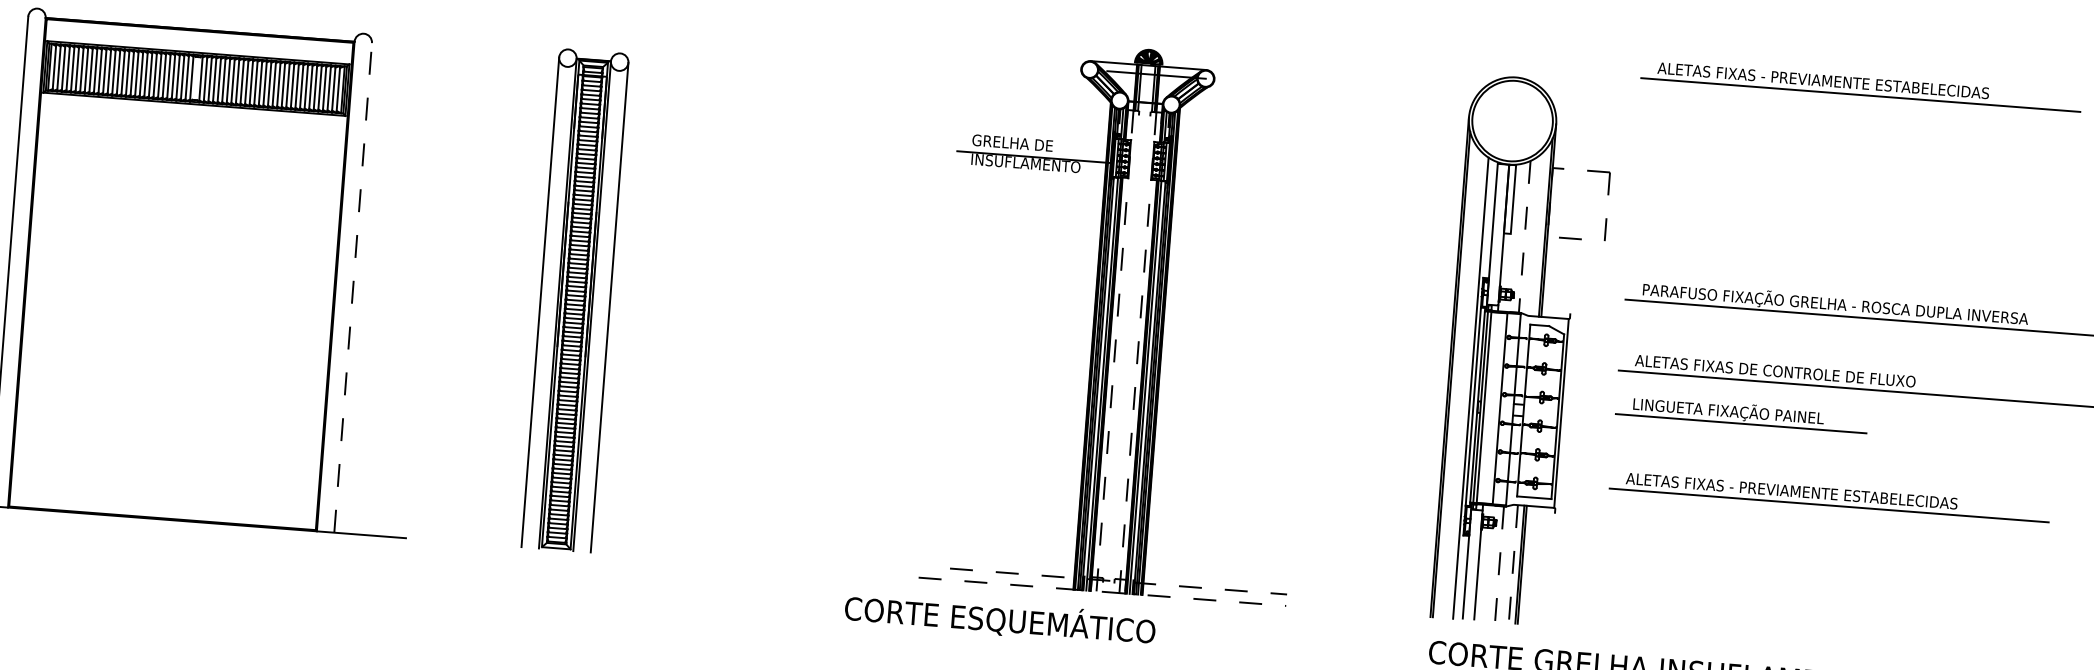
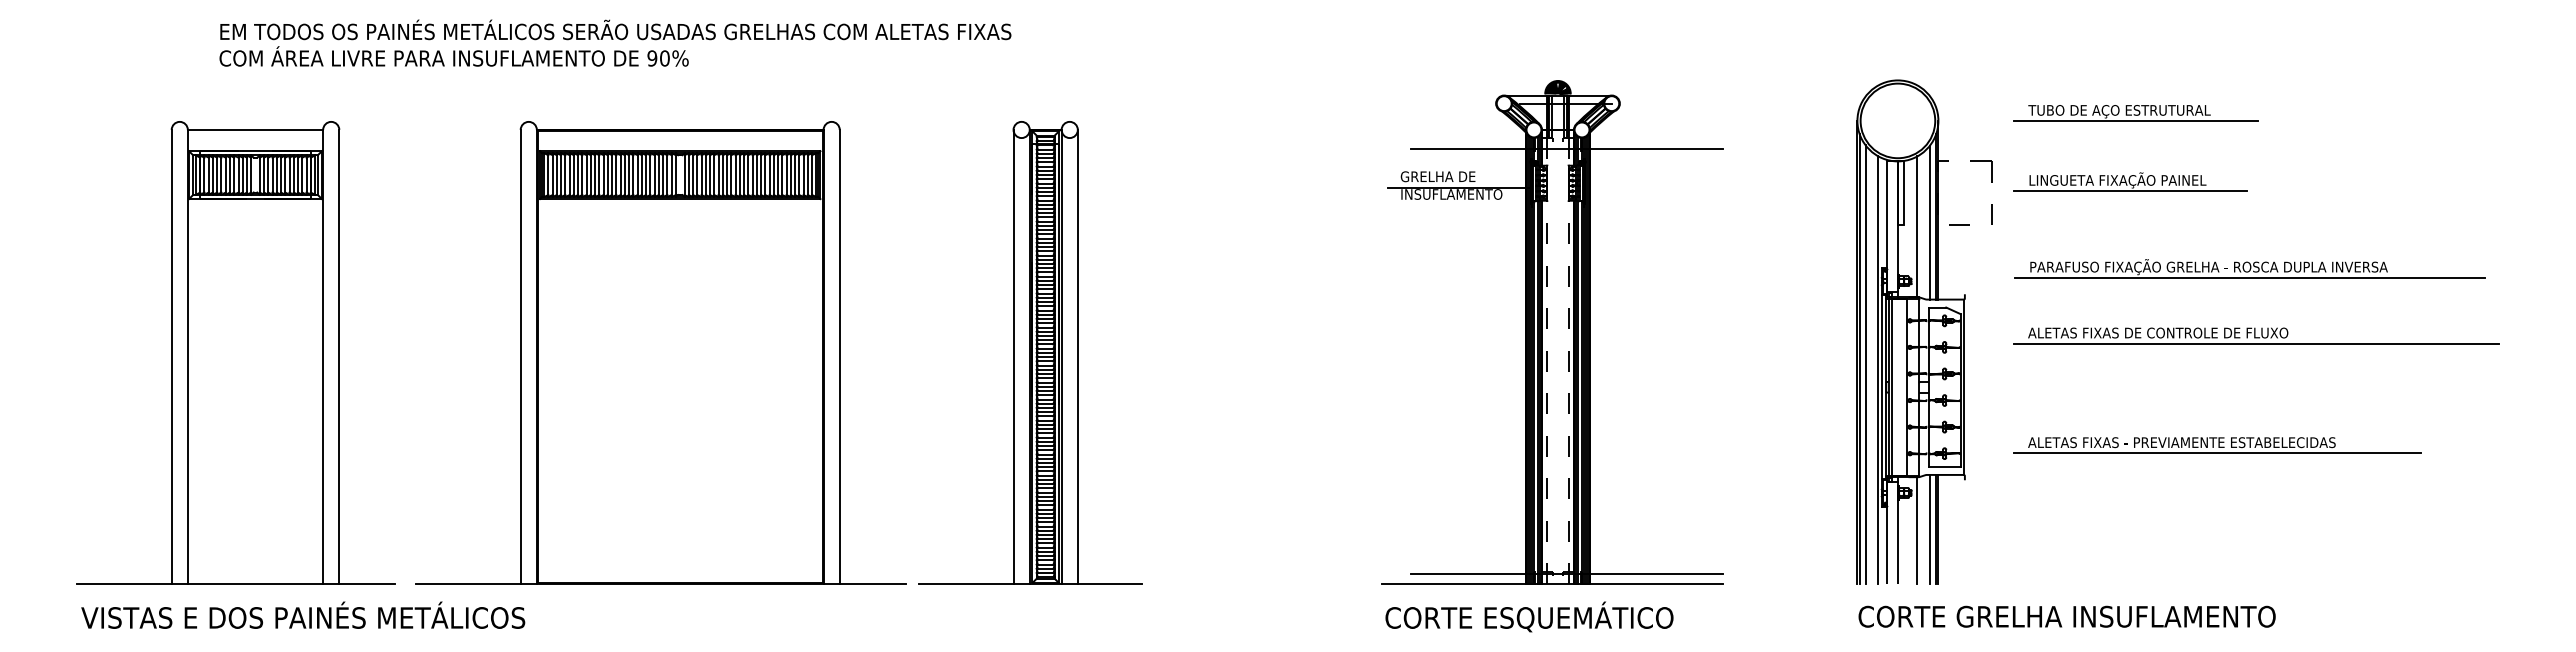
part: (1861, 86) -> (2217, 64), removed
line: (1153, 123) -> (1566, 148), added
part: (1769, 132) -> (2135, 113), added
line: (1539, 233) -> (1930, 222), added
line: (1524, 237) -> (1917, 227), dashed -> solid
line: (352, 287) -> (839, 356), dashed -> solid
line: (1457, 380) -> (1865, 364), added
part: (1742, 413) -> (2130, 181), moved
line: (539, 548) -> (1030, 584), added
line: (1499, 563) -> (1917, 530), dashed -> solid
line: (1513, 563) -> (1930, 529), dashed -> solid
line: (1119, 581) -> (1567, 573), dashed -> solid
line: (1102, 591) -> (1552, 584), dashed -> solid
text: (1000, 618) -> (1529, 616), moved

